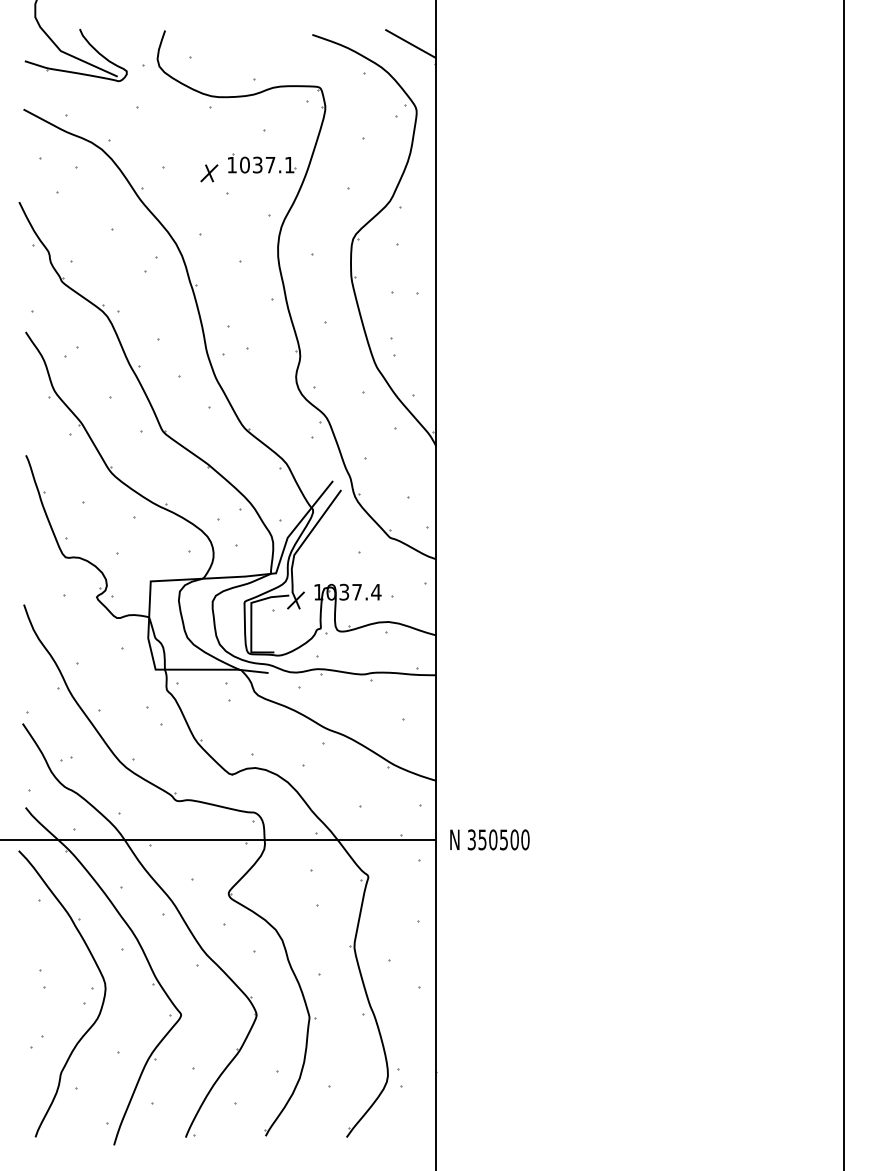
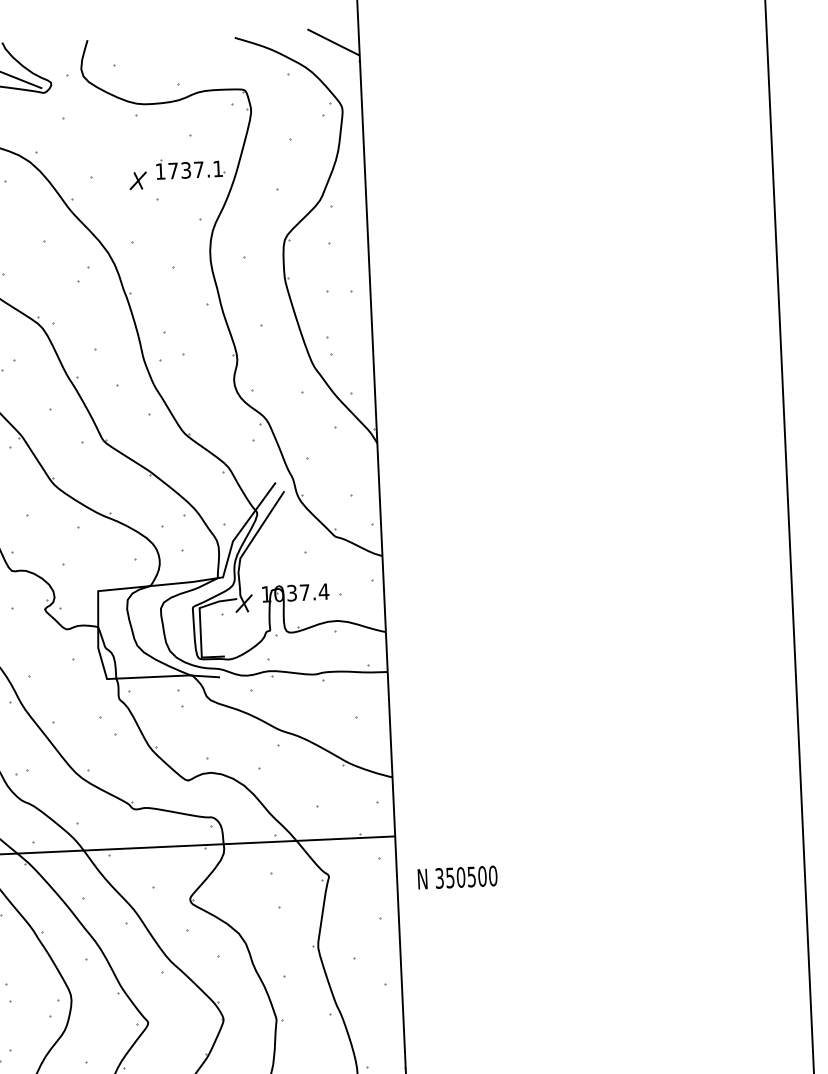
text: (244, 164) -> (172, 170), 1037.1 -> 1737.1
text: (489, 839) -> (457, 877), moved

